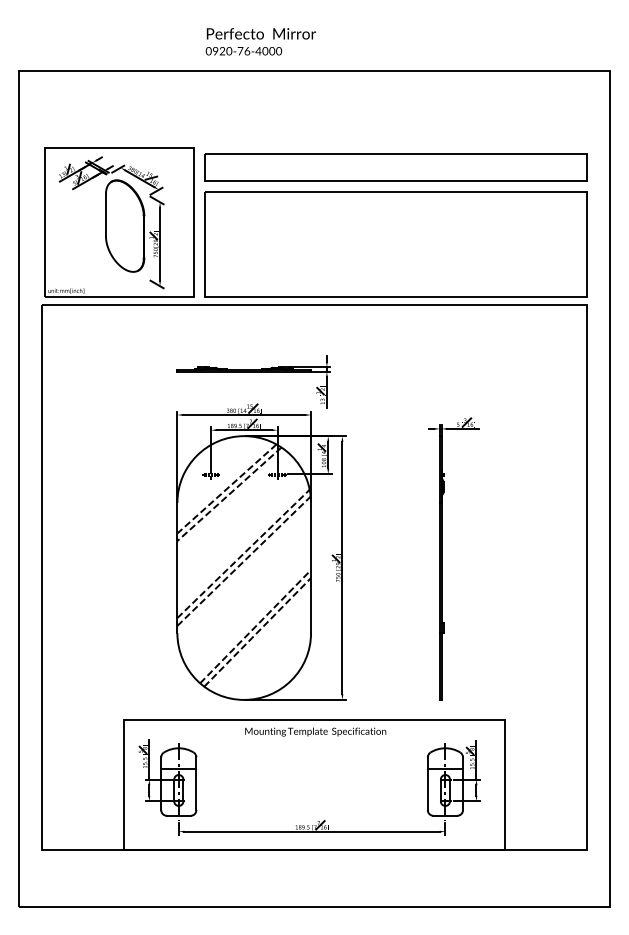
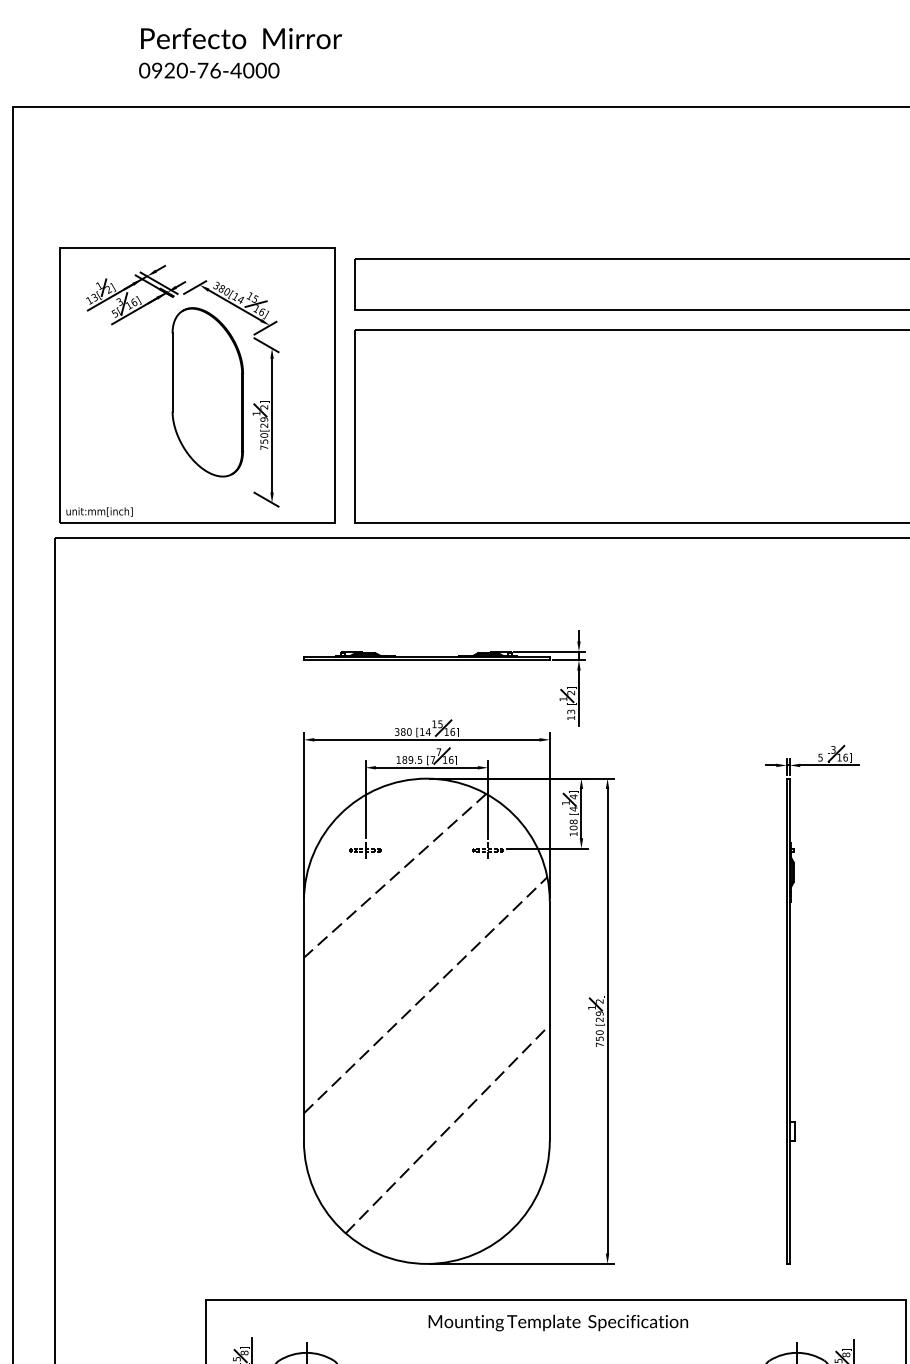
text: (260, 41) -> (239, 52), moved
line: (229, 494) -> (399, 886), removed
line: (243, 560) -> (425, 1007), removed
line: (257, 632) -> (451, 1139), removed

